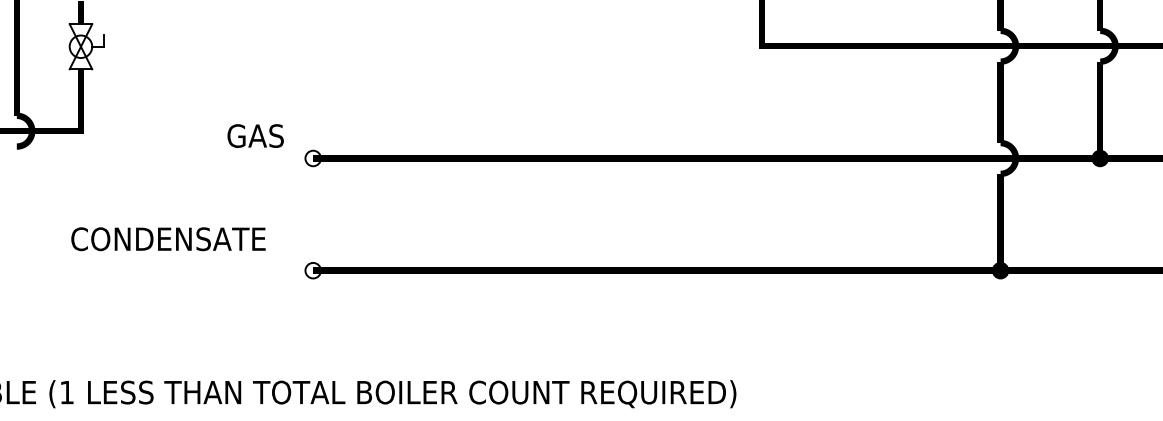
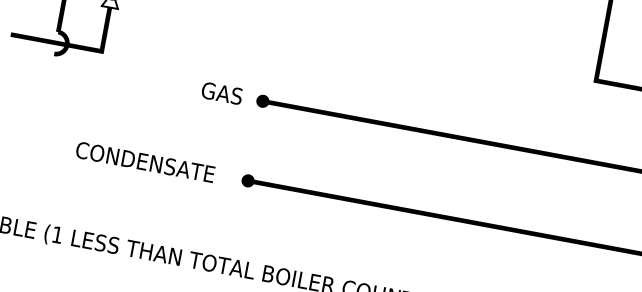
text: (255, 135) -> (222, 93), moved
fill: (312, 158) -> (262, 101), added
text: (168, 239) -> (145, 162), moved
fill: (312, 270) -> (247, 180), added

